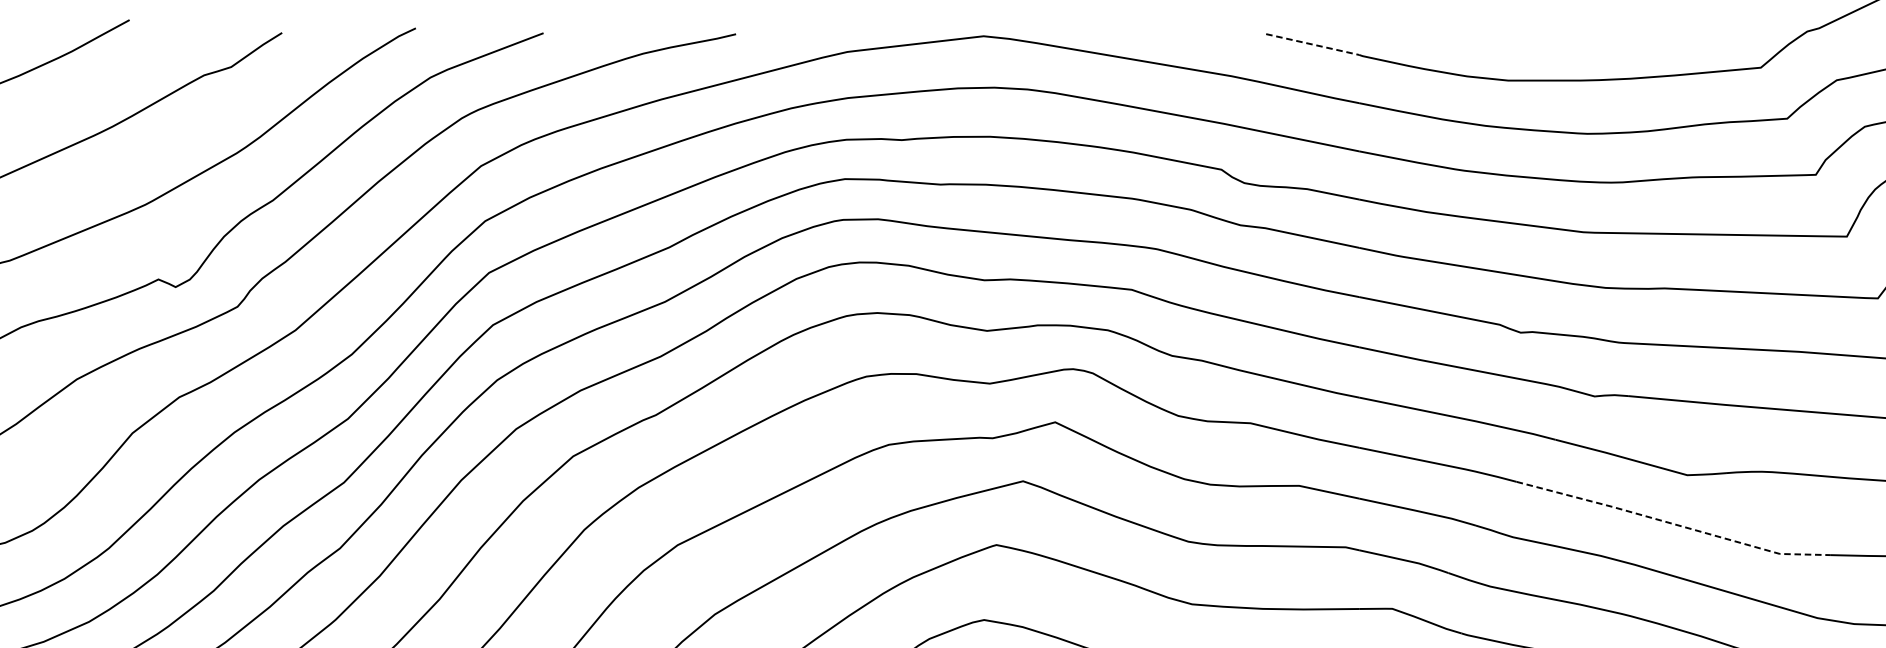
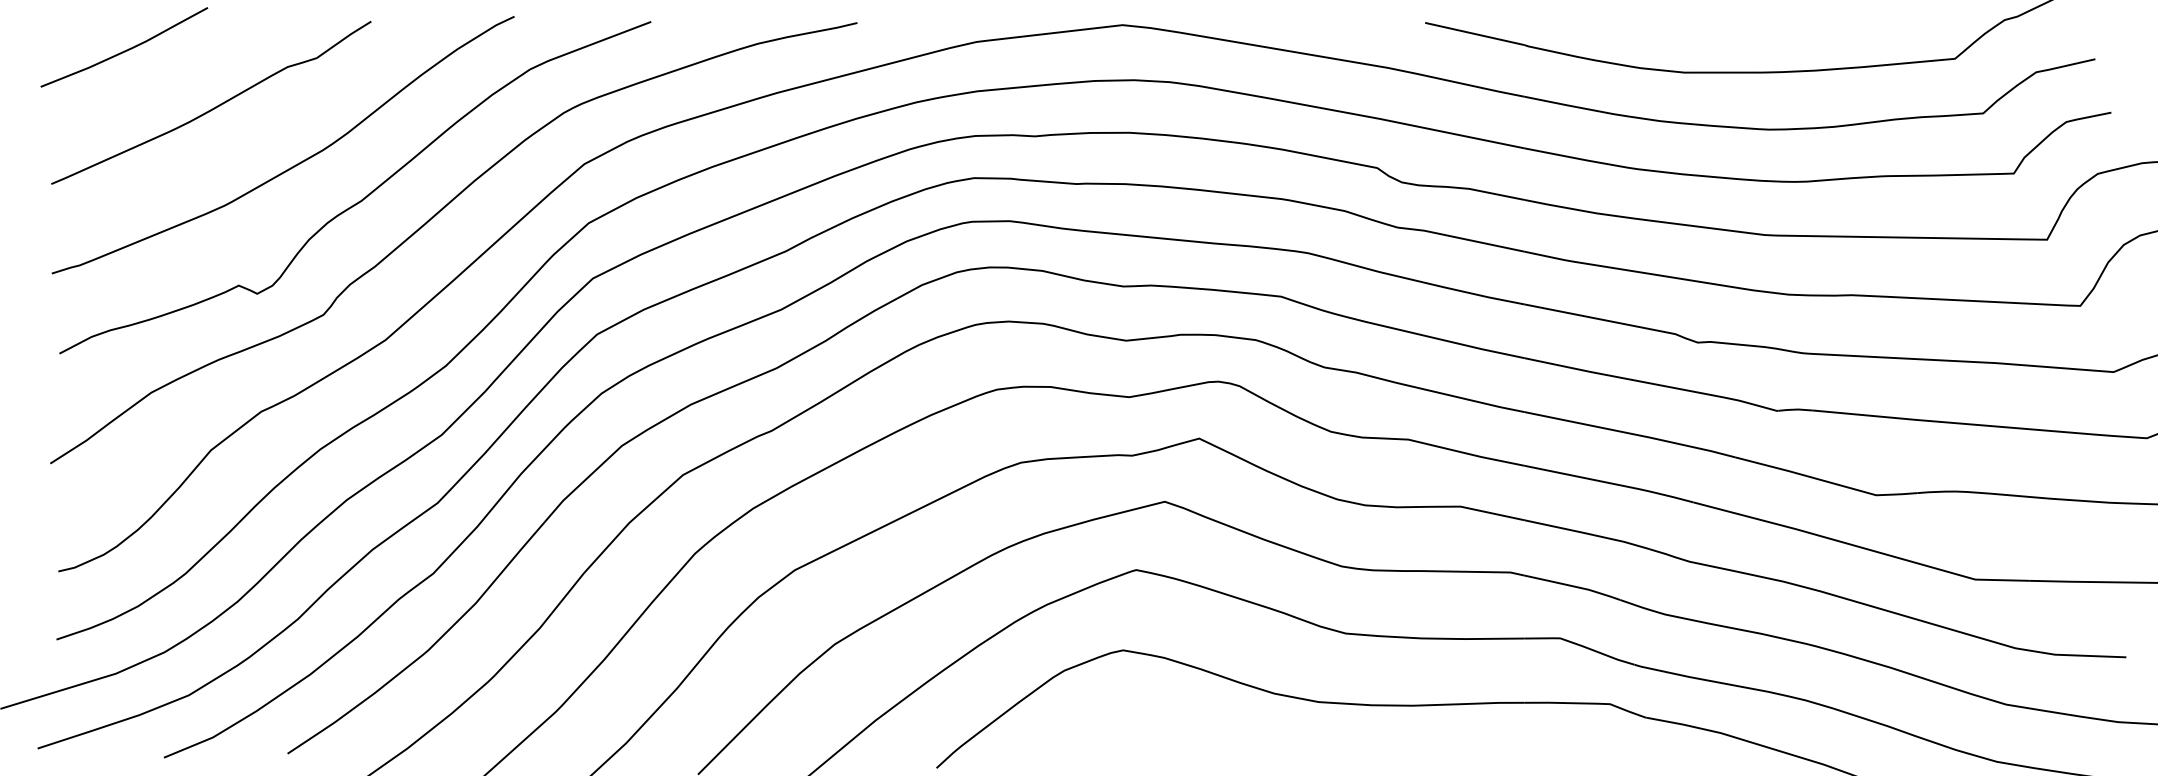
line: (1313, 45) -> (1475, 34), dashed -> solid
line: (1673, 523) -> (1861, 547), dashed -> solid

